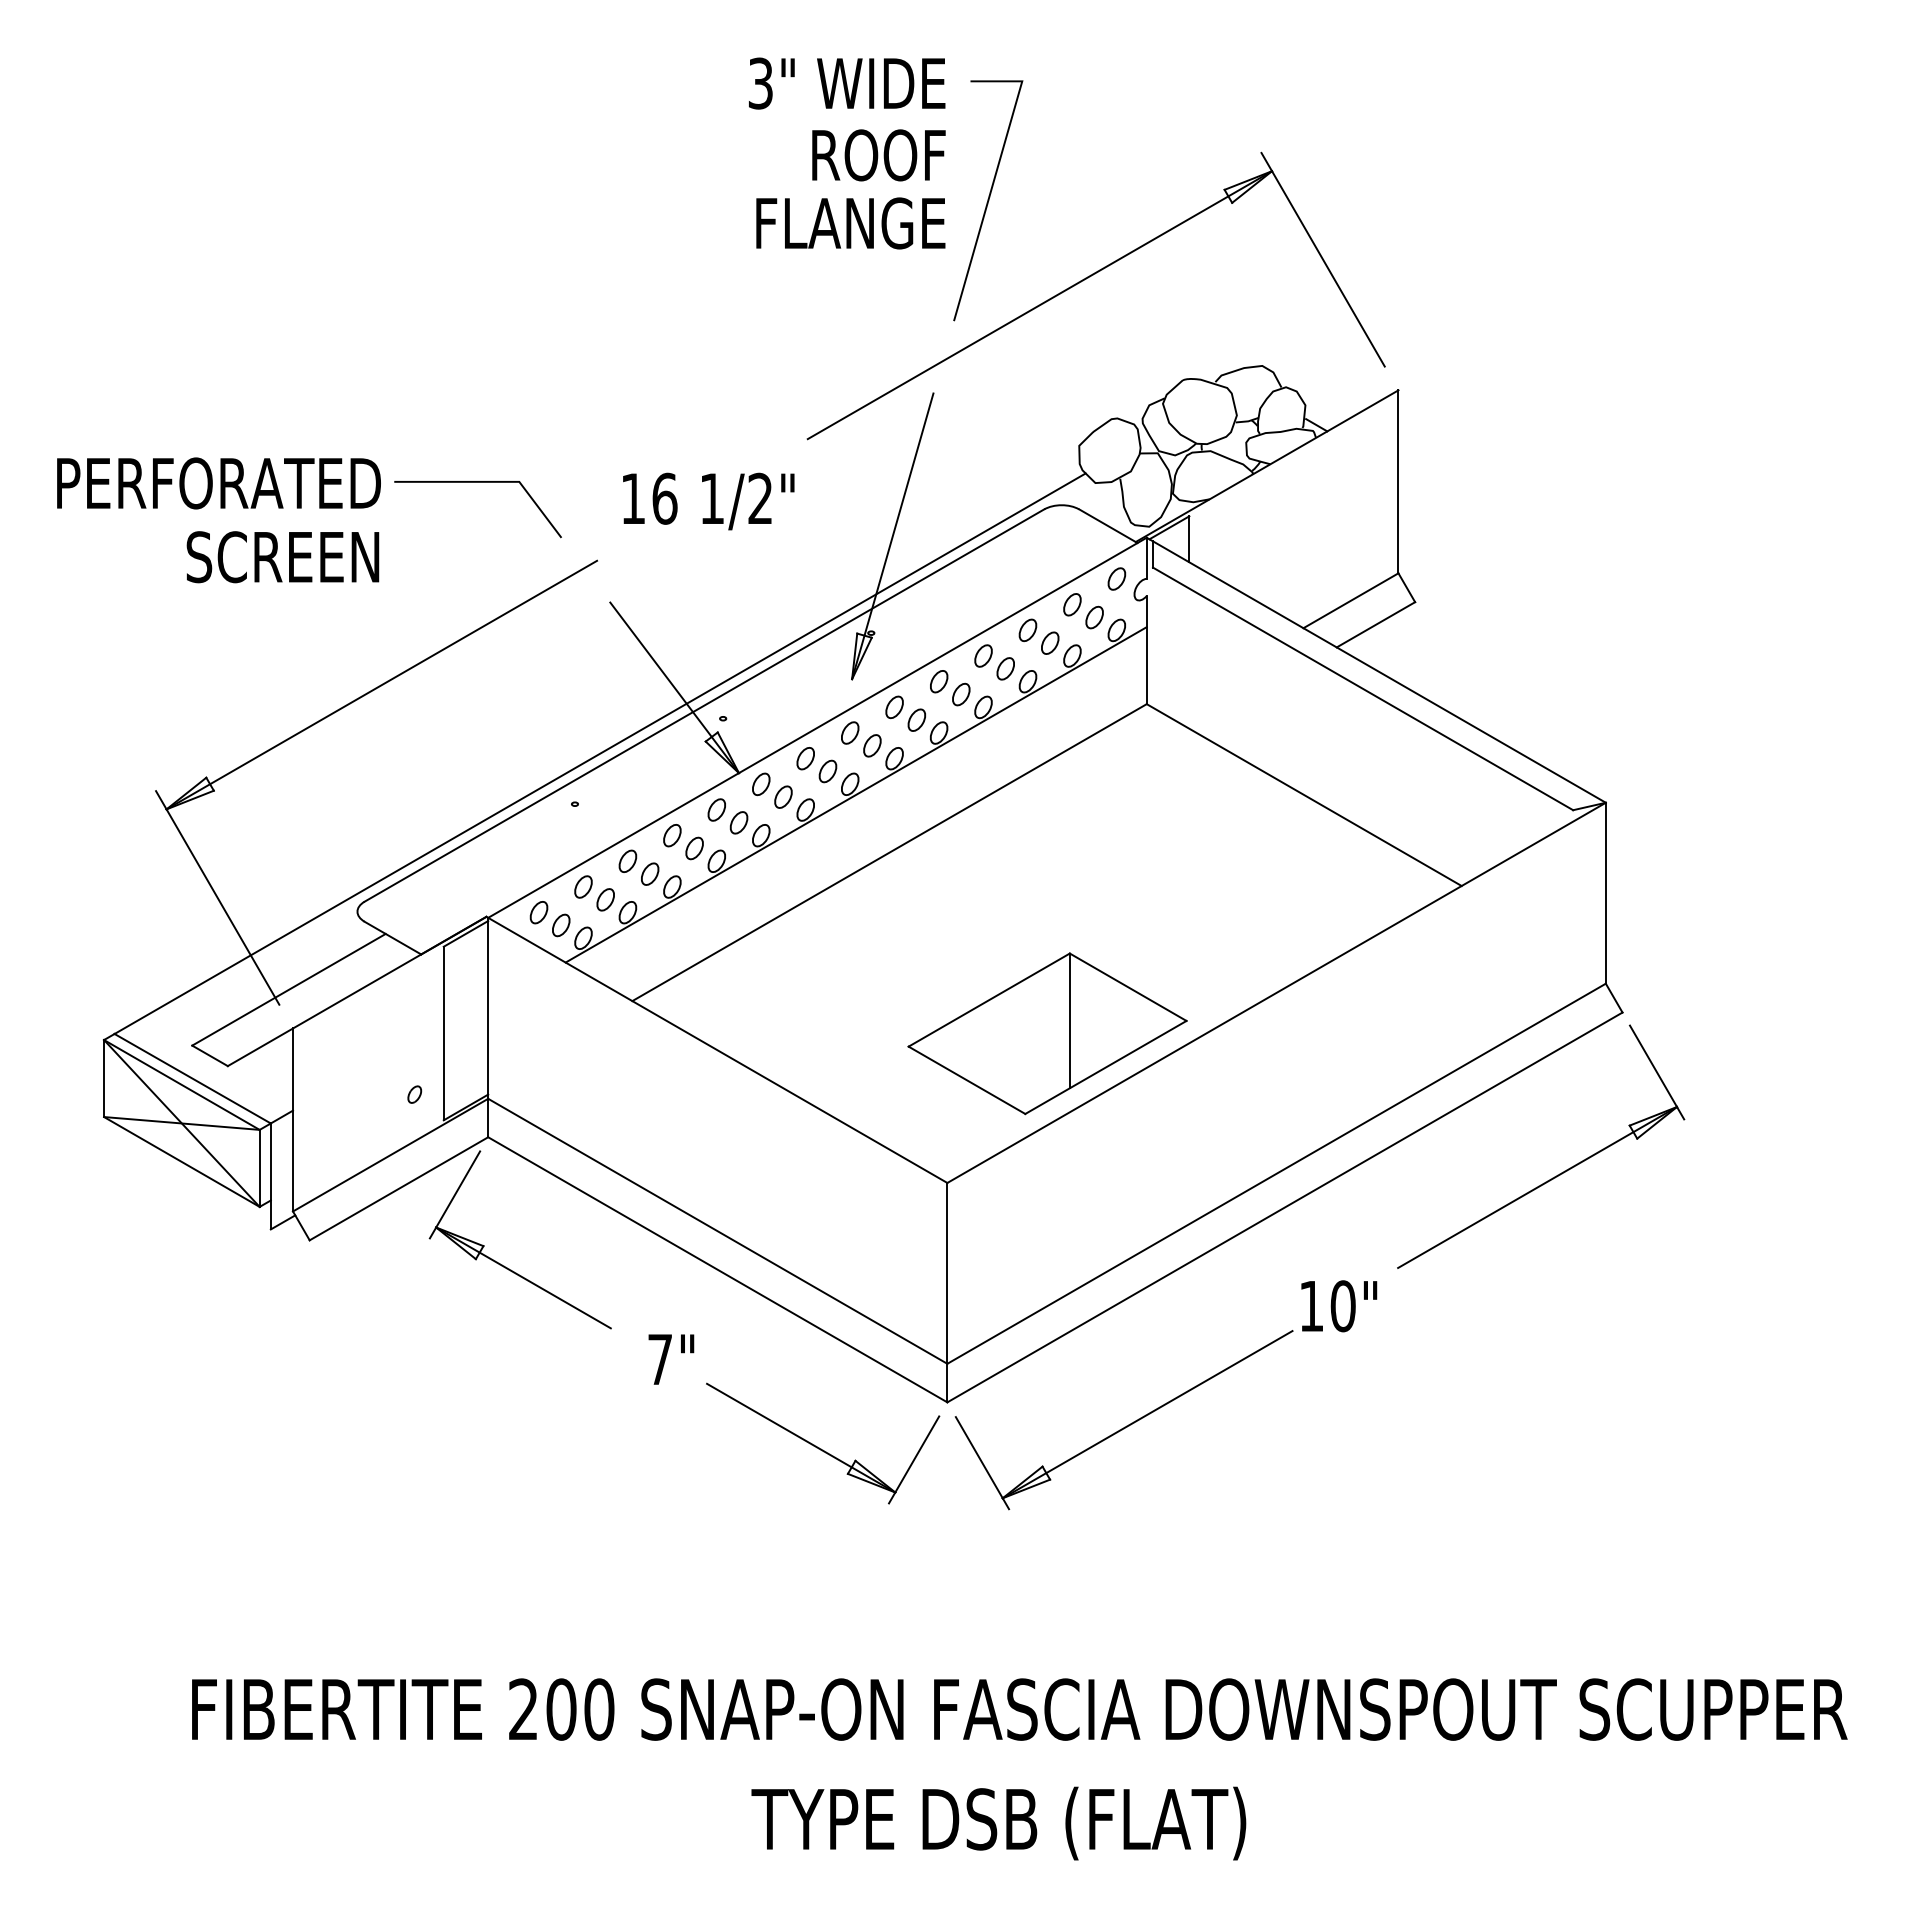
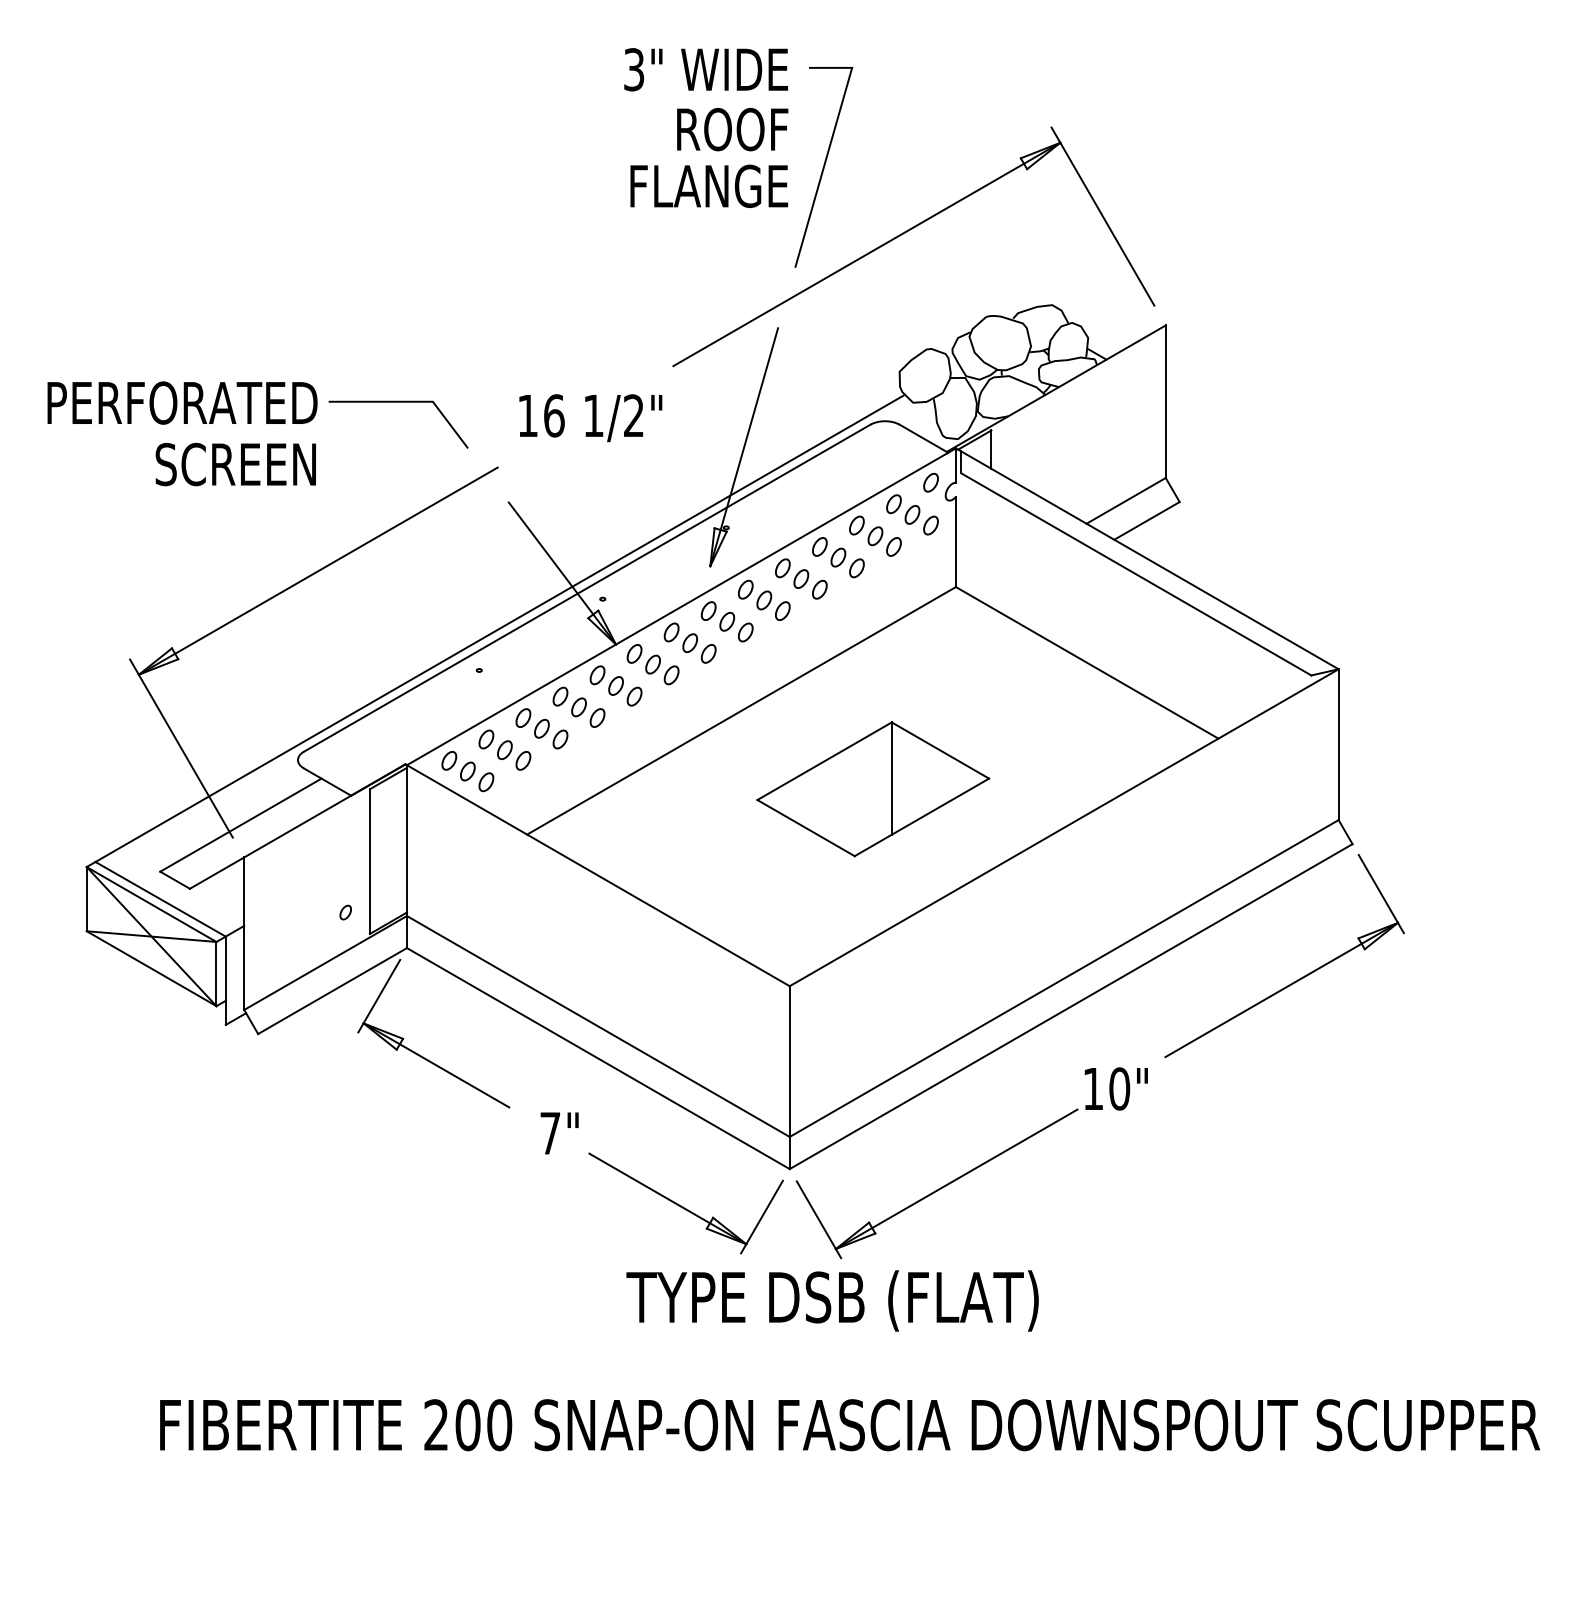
line: (855, 794) -> (713, 662), removed
part: (1047, 1033) -> (873, 789), moved
text: (998, 1823) -> (832, 1300), moved

